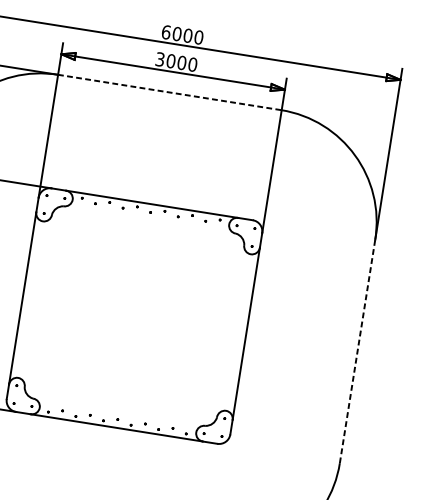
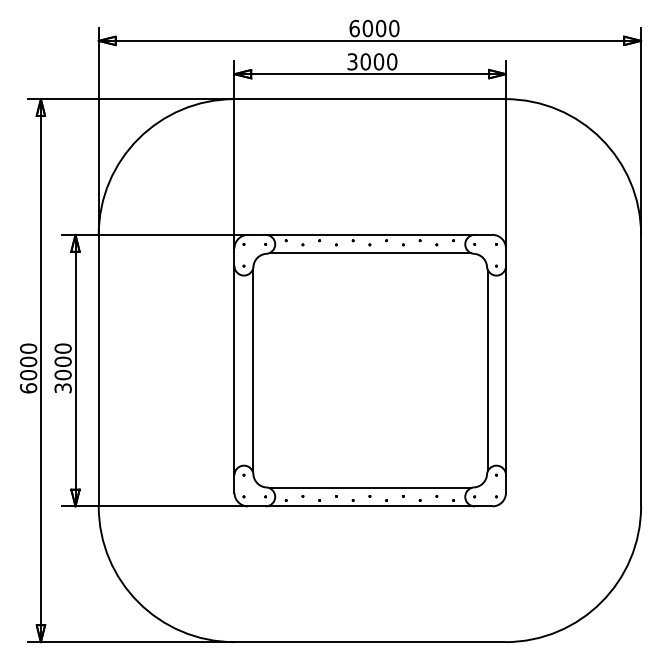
line: (169, 92) -> (369, 99), dashed -> solid
line: (149, 218) -> (369, 252), added
line: (37, 300) -> (252, 370), added
line: (231, 331) -> (487, 370), added
line: (357, 351) -> (641, 370), dashed -> solid
line: (118, 413) -> (369, 488), added

